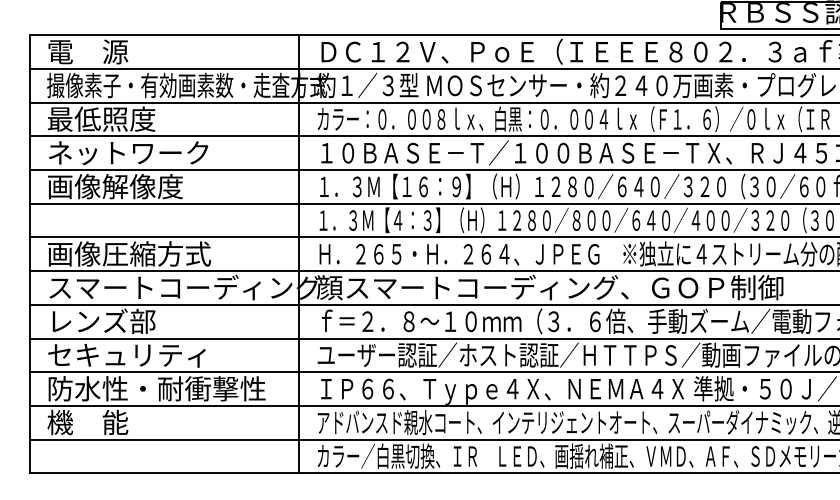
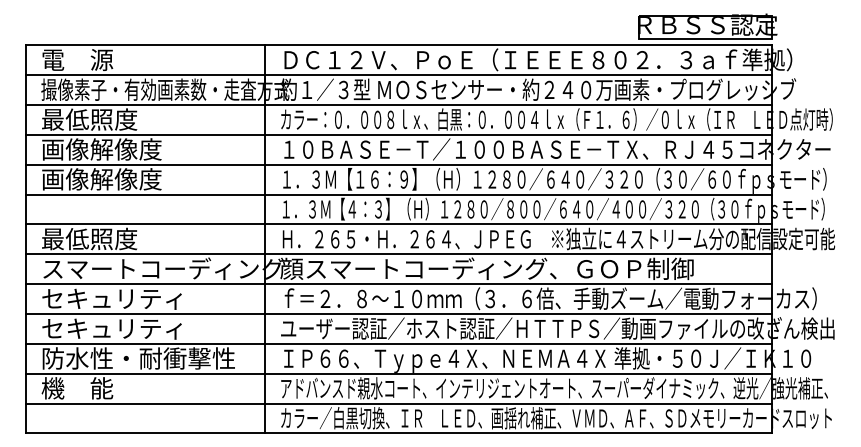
text: (128, 152) -> (113, 149), ネットワーク -> 画像解像度
text: (129, 253) -> (114, 238), 画像圧縮方式 -> 最低照度
text: (126, 321) -> (111, 298), レンズ部 -> セキュリティ

